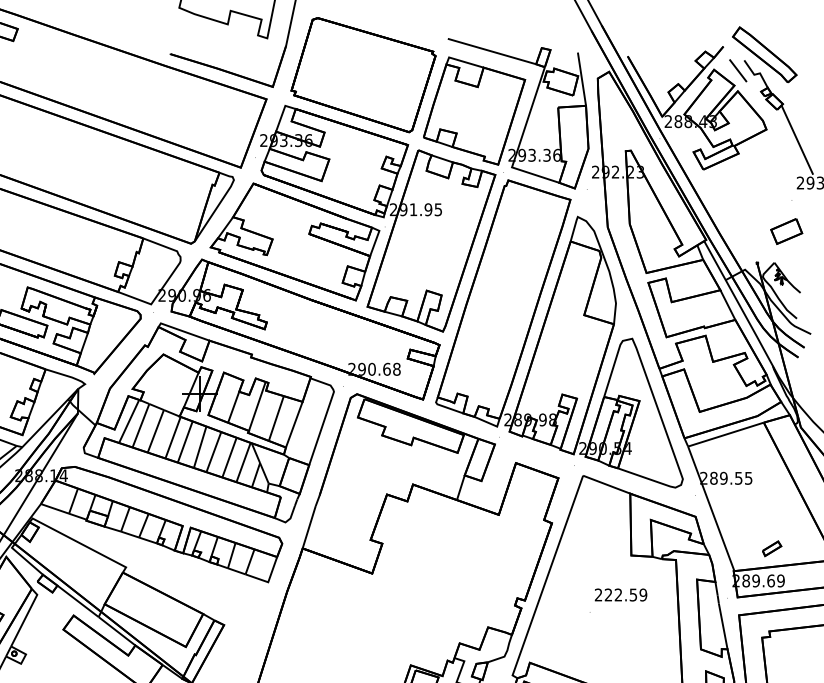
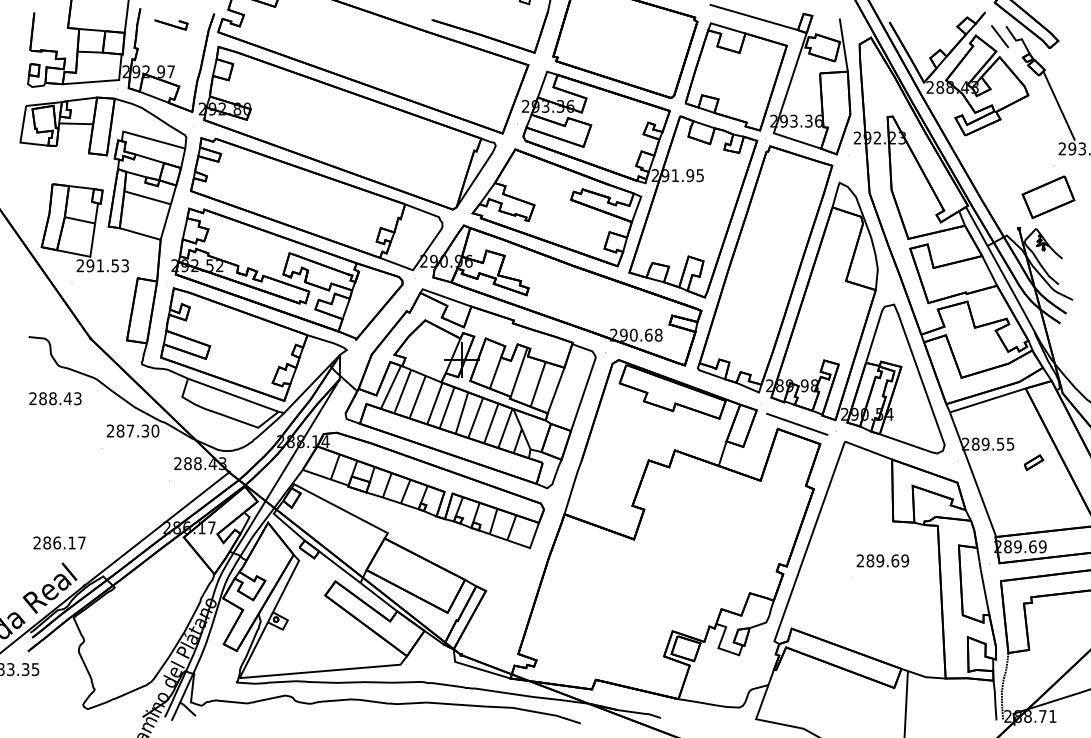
part: (786, 231) -> (1048, 197), size x1.67
line: (535, 457) -> (797, 423), added
part: (771, 548) -> (1033, 462), moved
text: (620, 594) -> (882, 560), 222.59 -> 289.69

